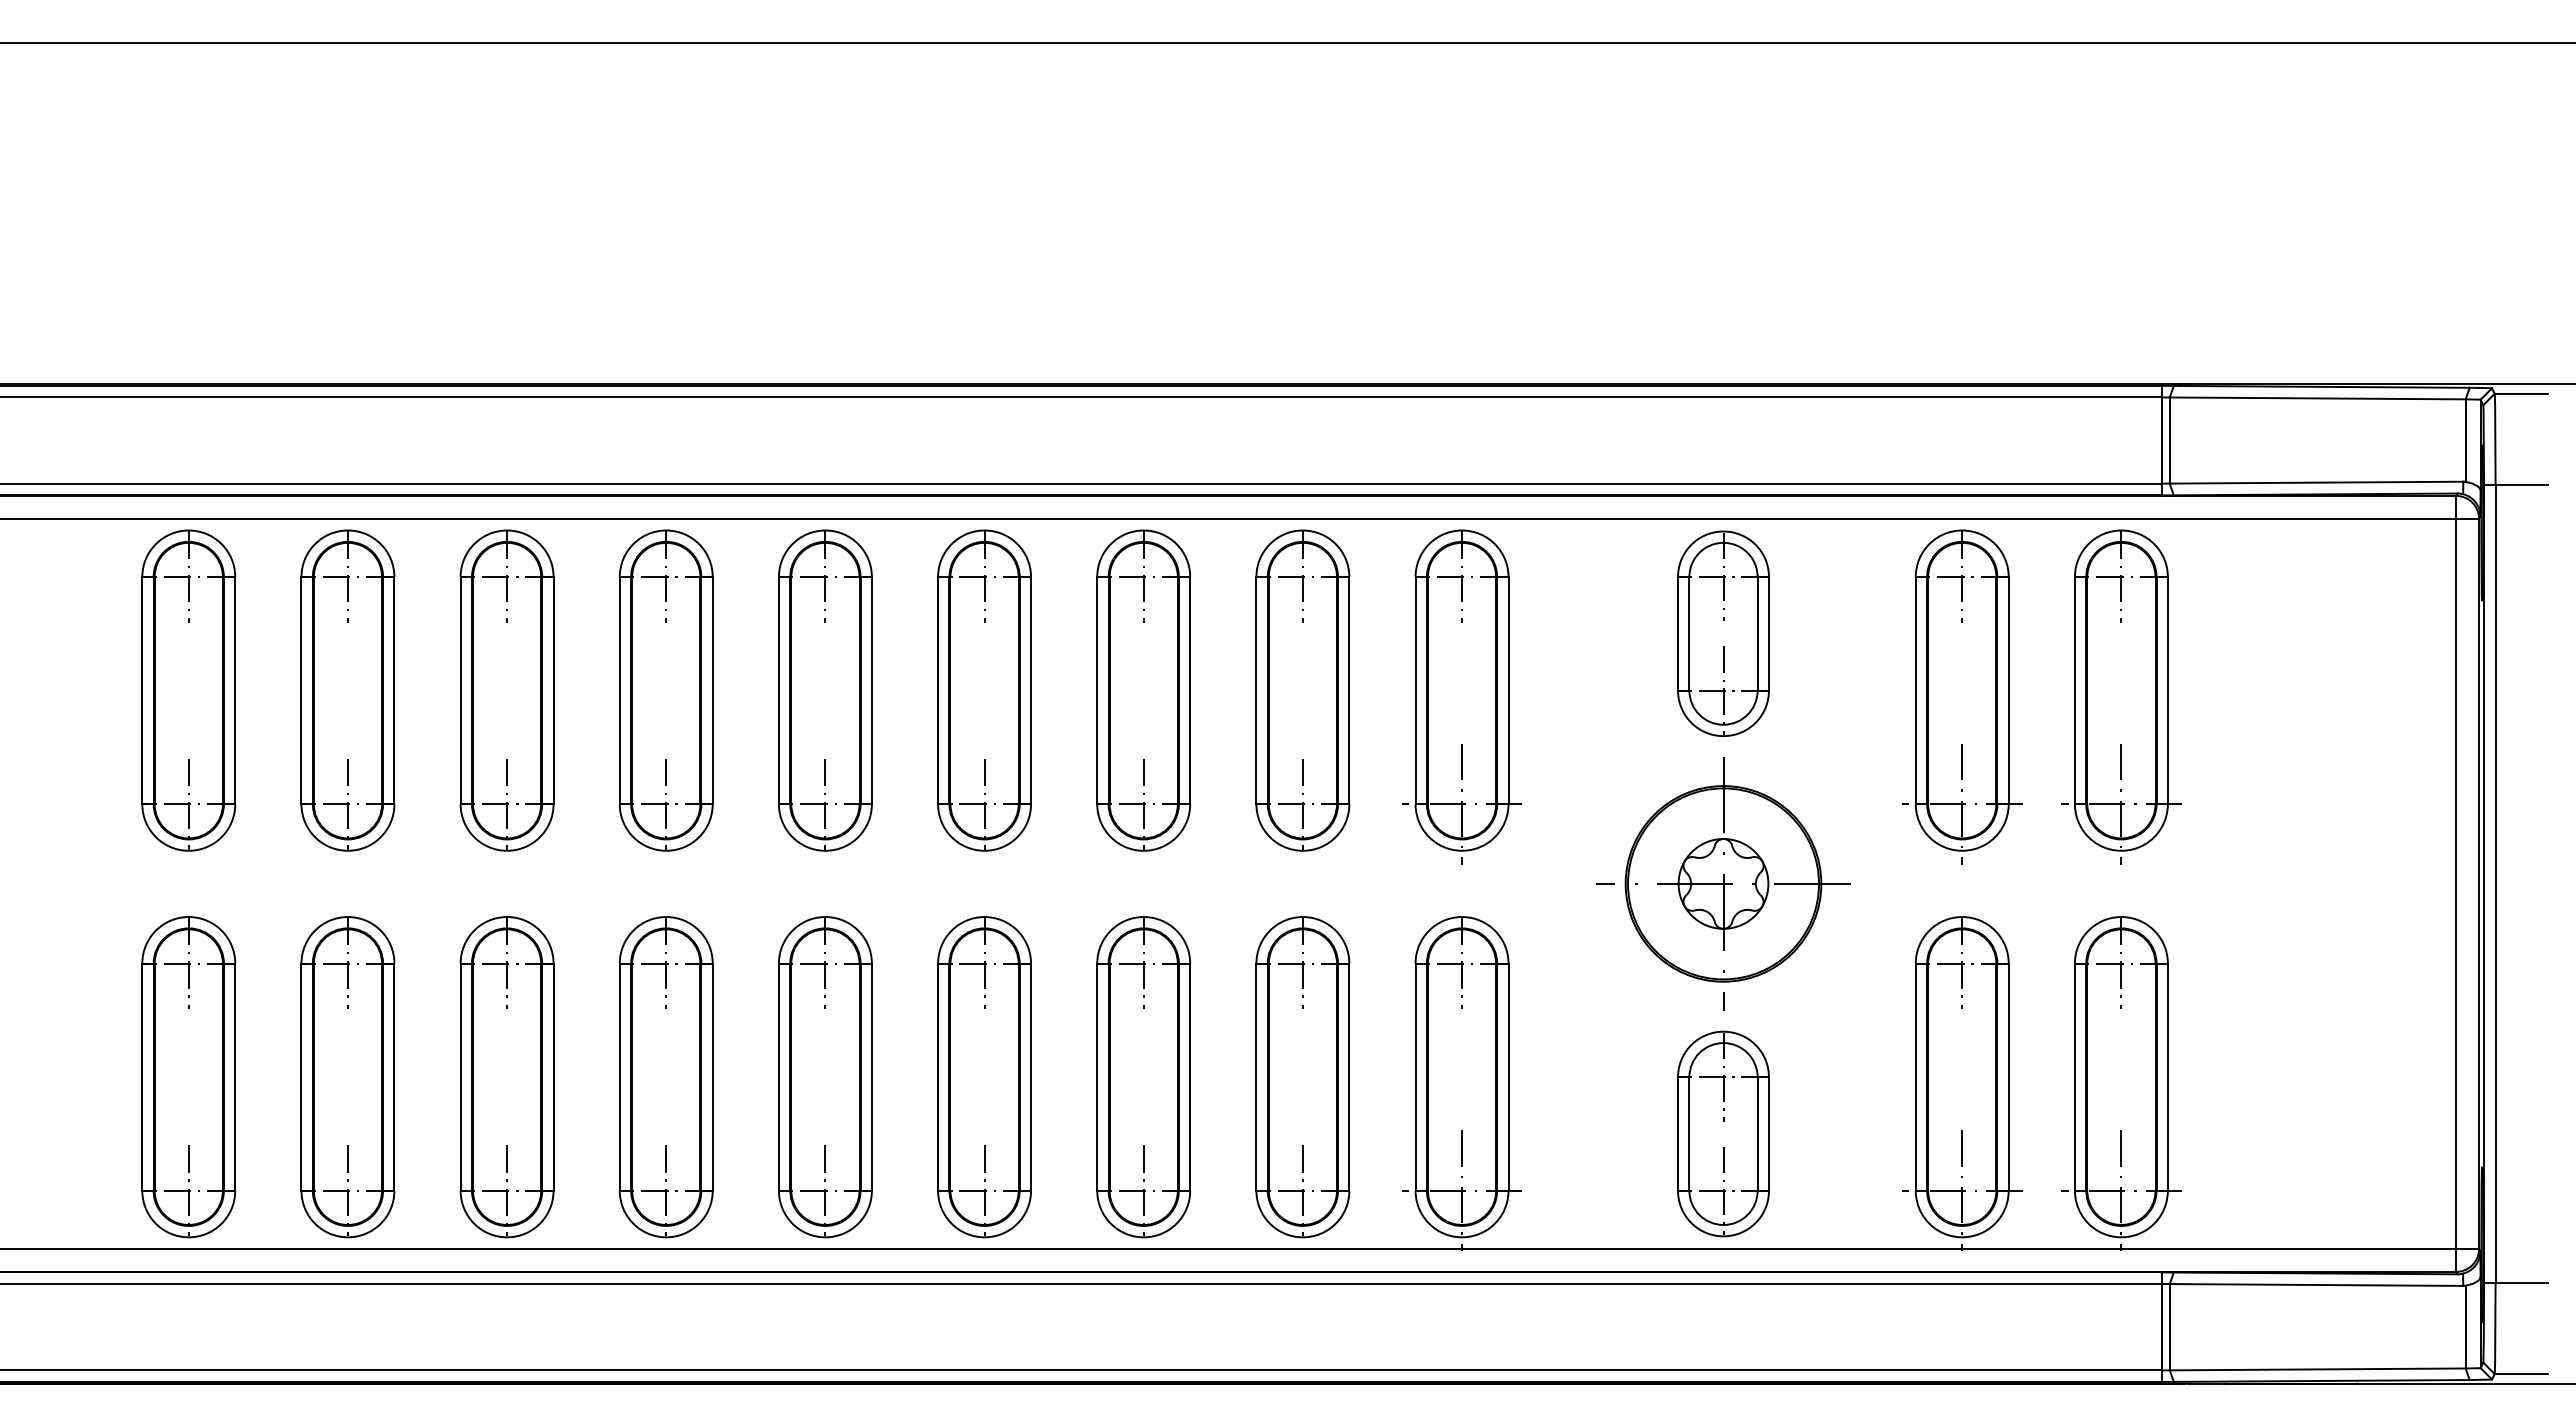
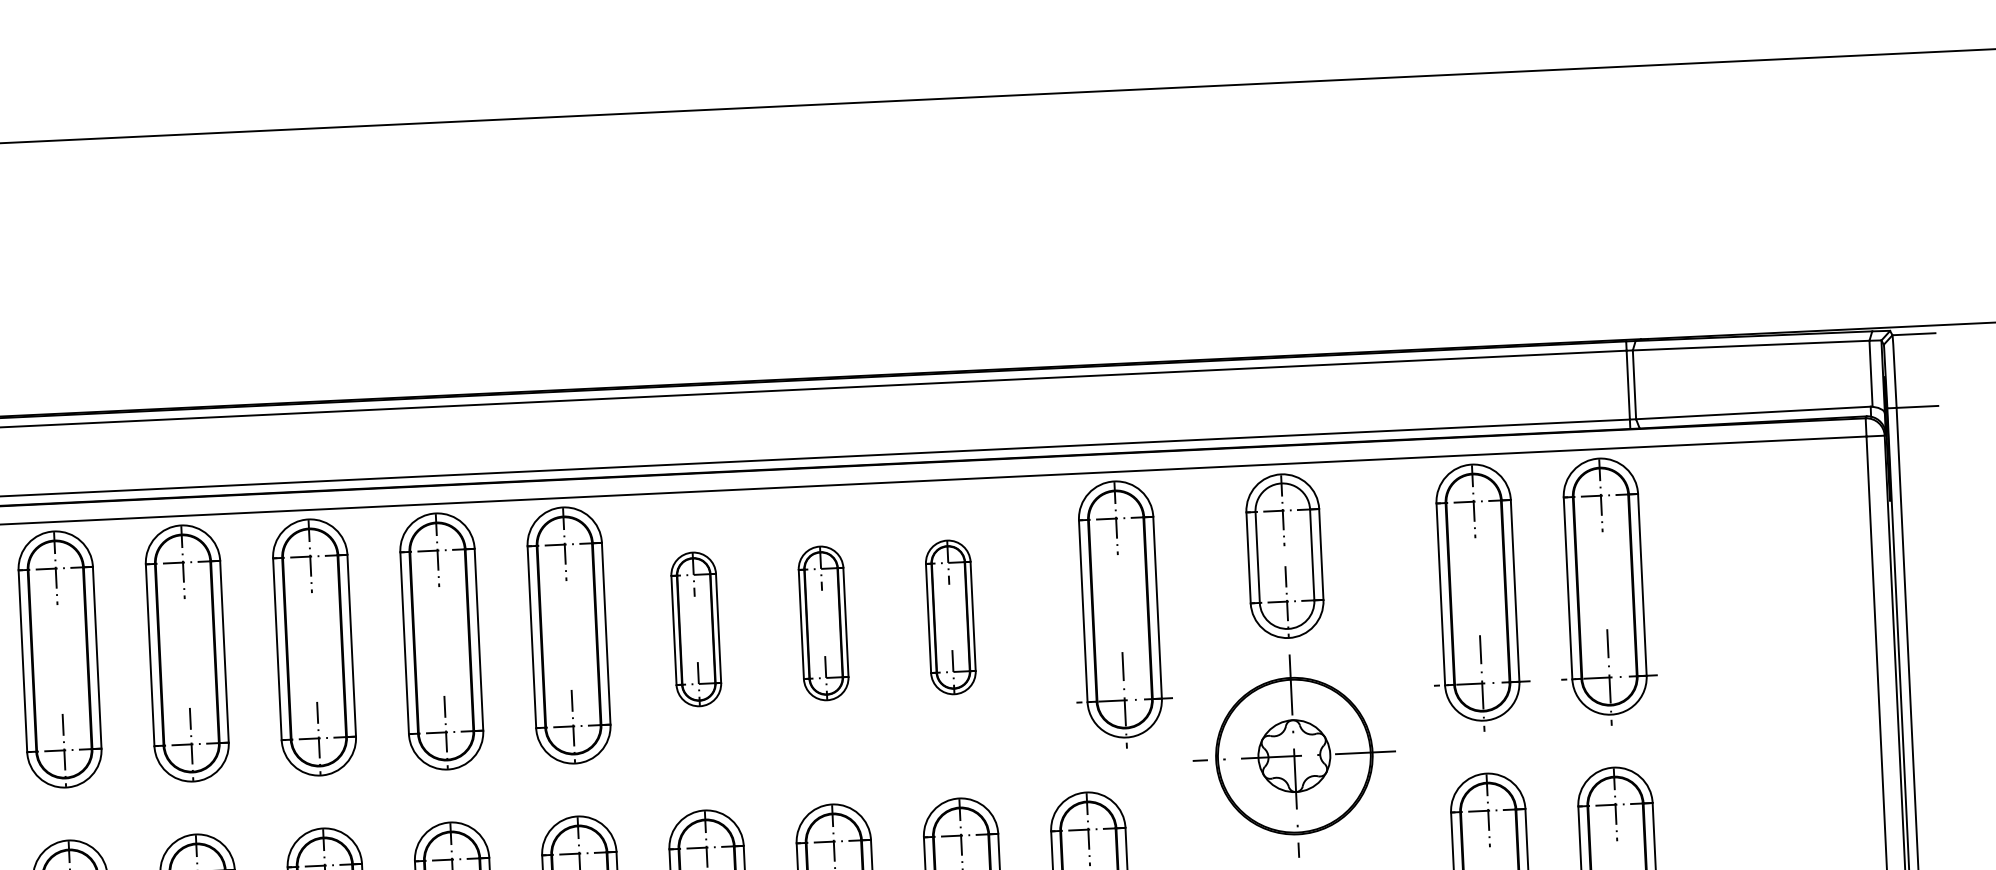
part: (984, 690) -> (696, 629), size x0.6
part: (1143, 690) -> (823, 623), size x0.6
part: (1302, 690) -> (950, 617), size x0.6
part: (1461, 696) -> (1120, 614), moved

